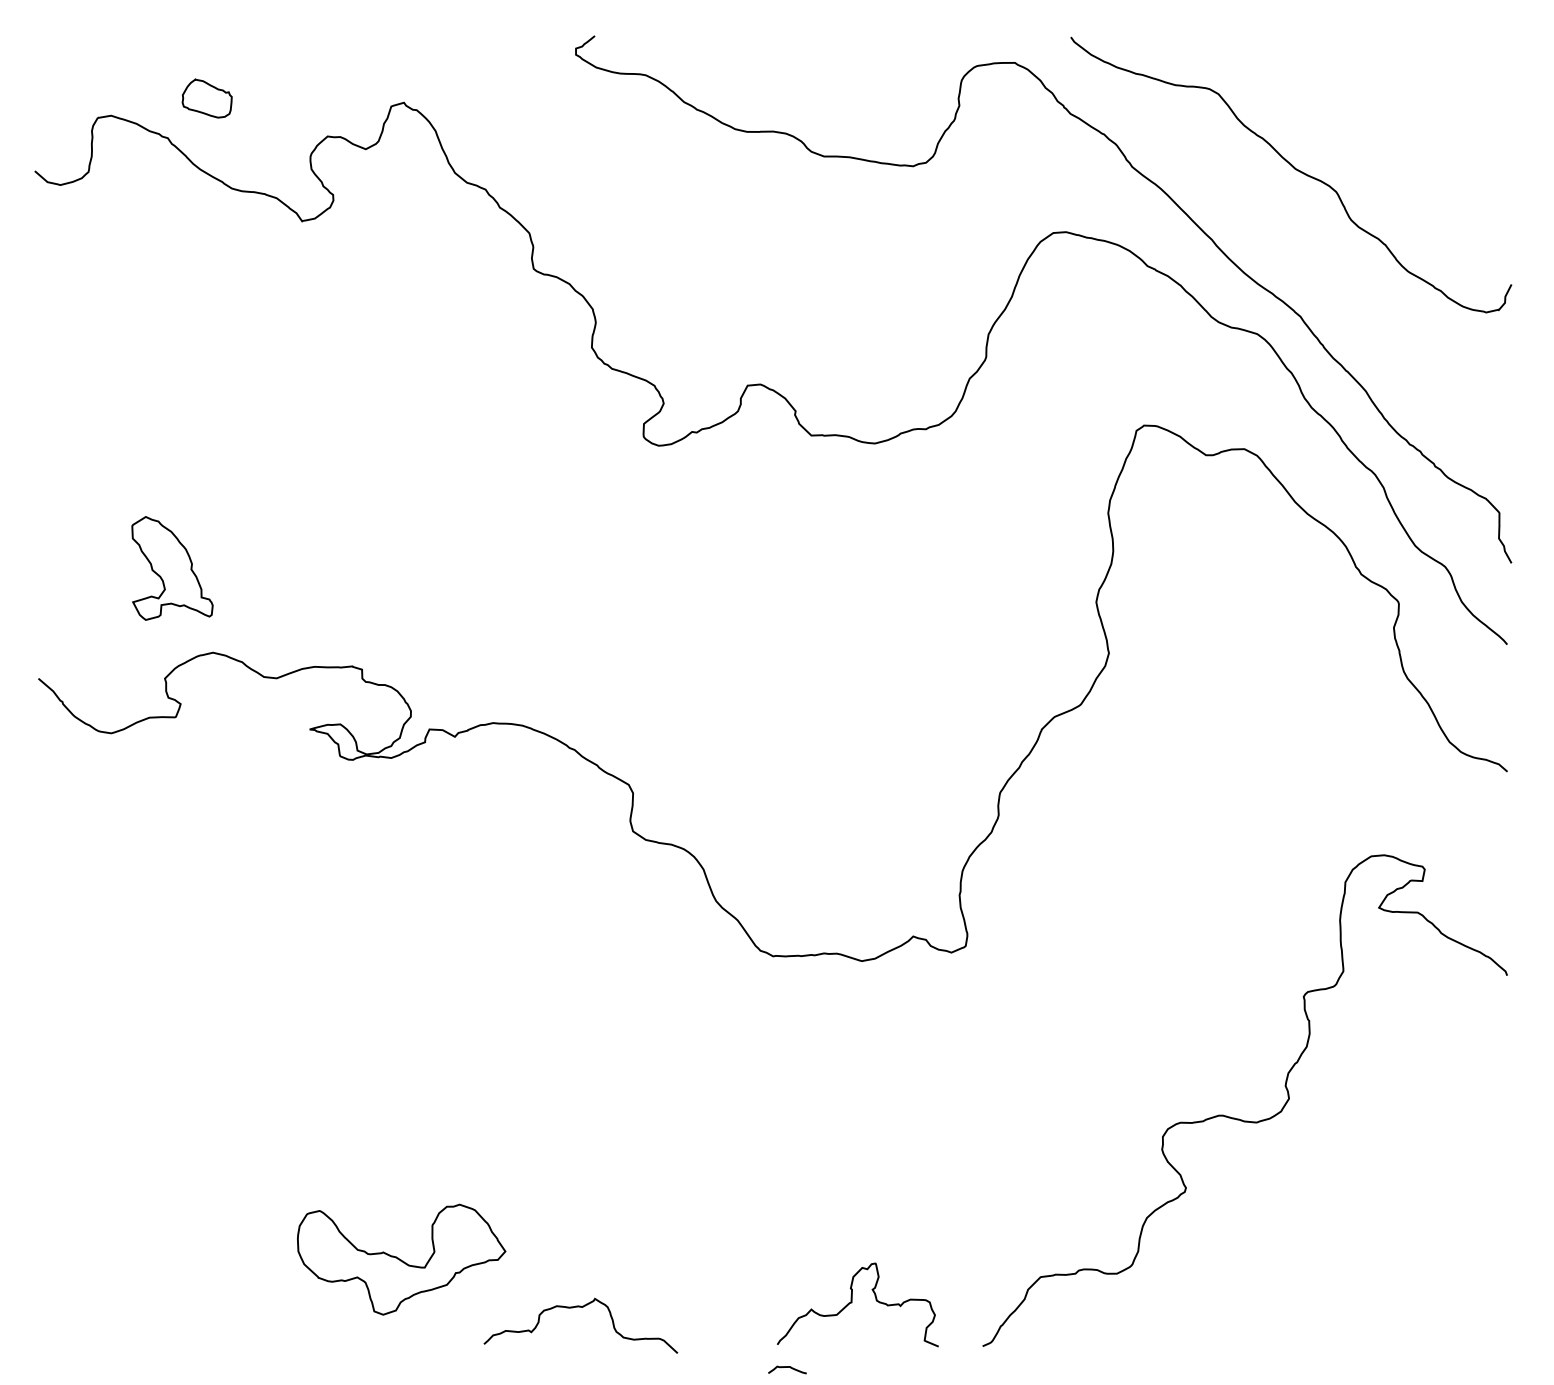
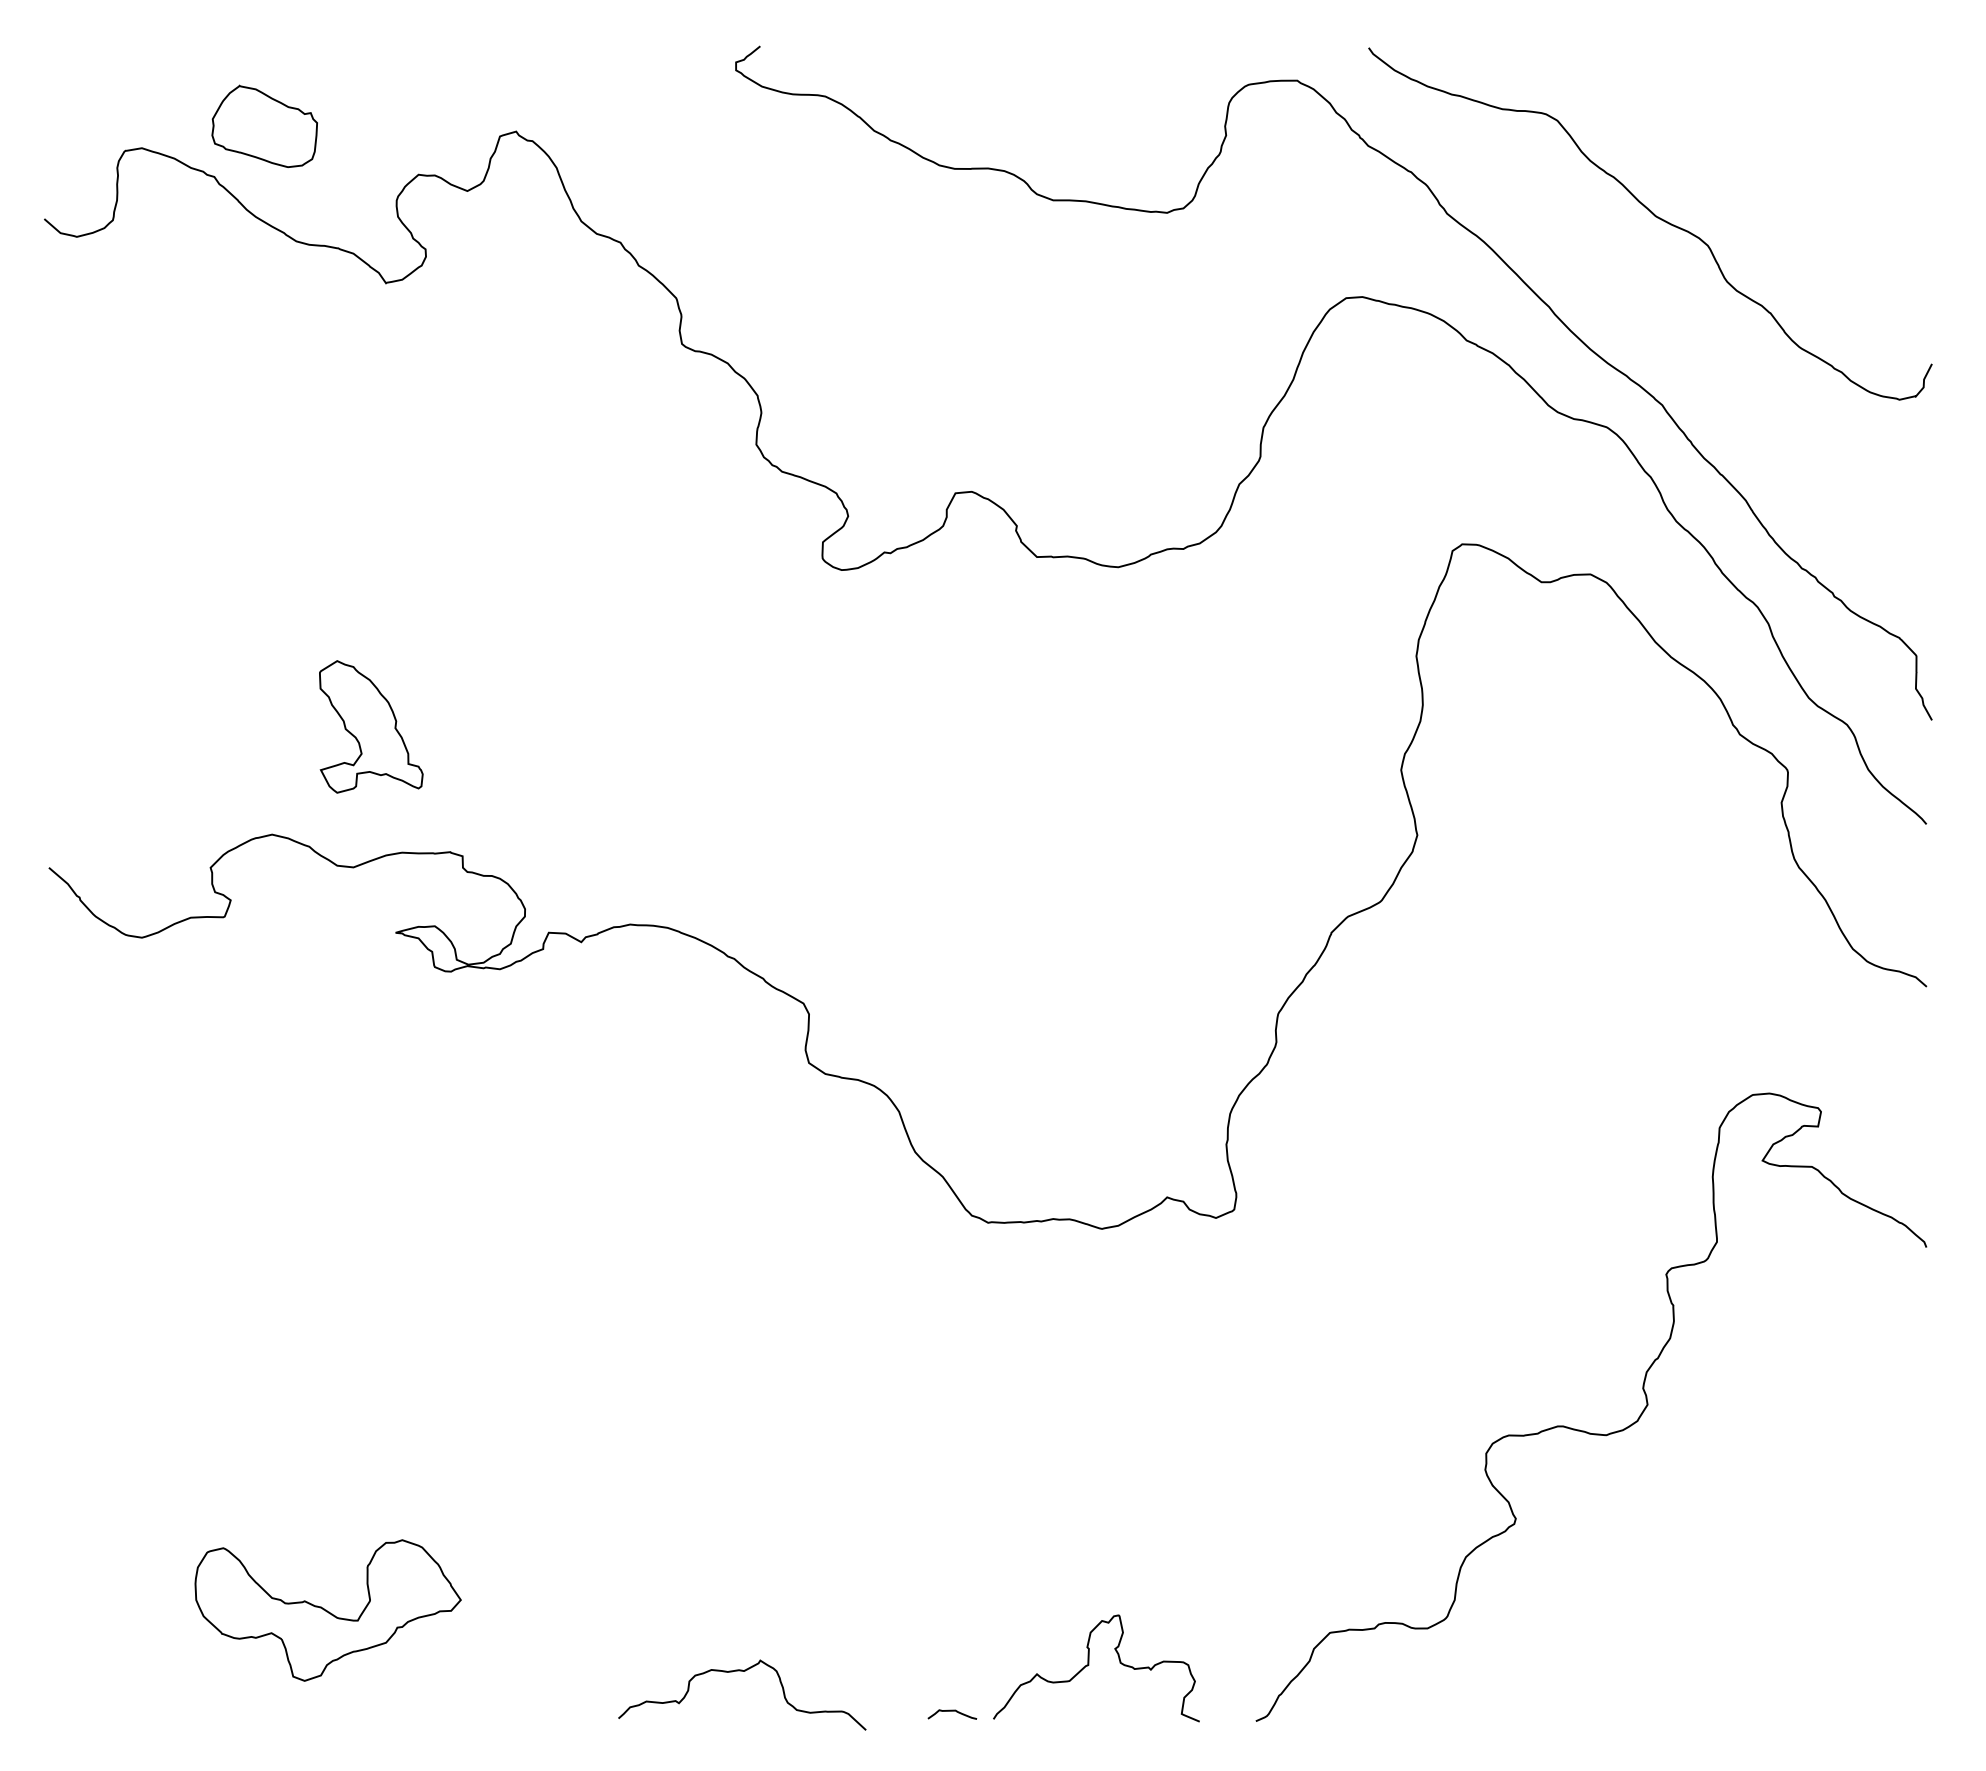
part: (207, 97) -> (264, 125), size x1.67
part: (172, 568) -> (371, 726), moved
part: (401, 1259) -> (327, 1610), moved
curve: (787, 1367) -> (952, 1711), moved

